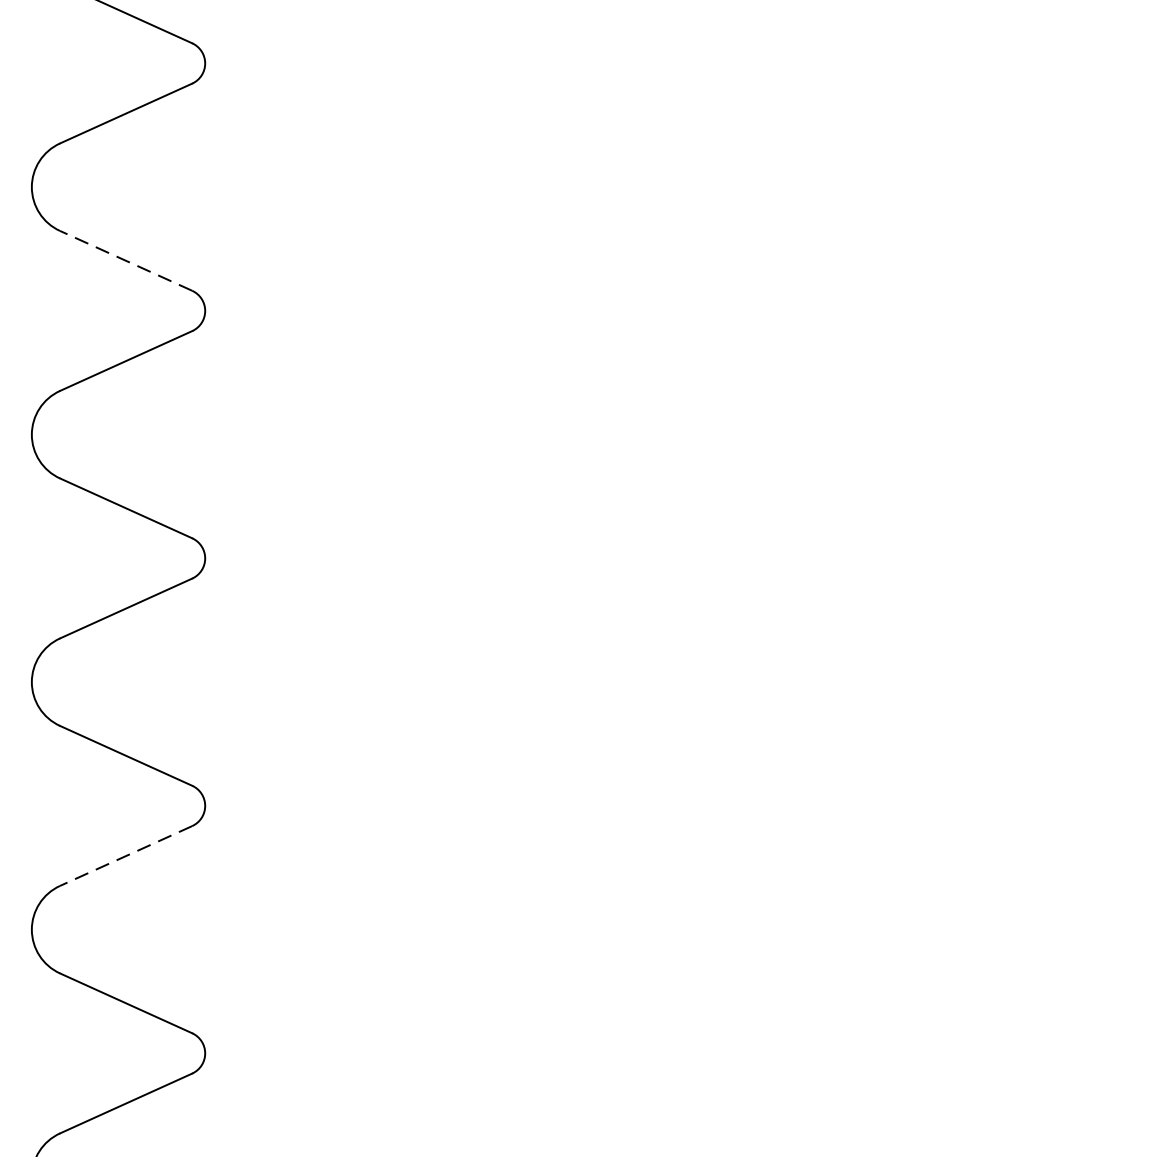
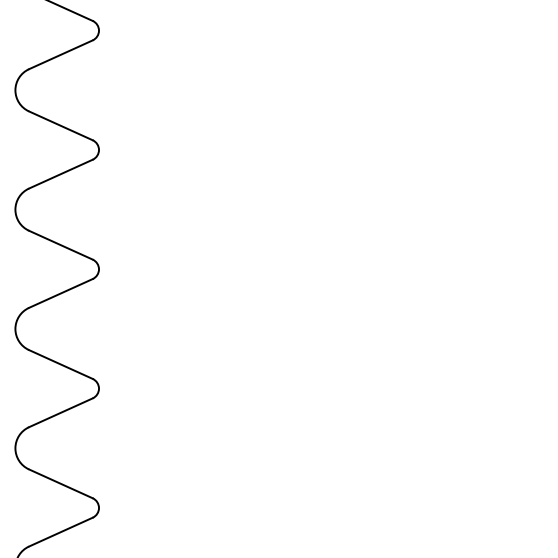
line: (125, 260) -> (60, 125), dashed -> solid
line: (125, 855) -> (60, 412), dashed -> solid

